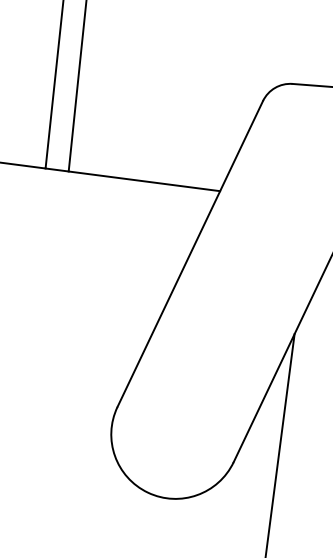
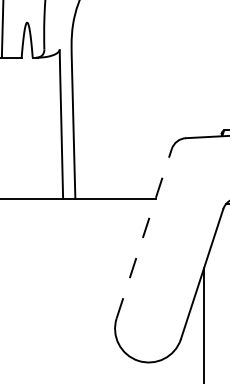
line: (190, 253) -> (144, 233), solid -> dashed

